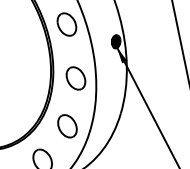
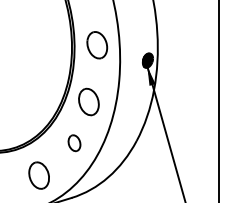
part: (67, 24) -> (97, 45), moved
part: (75, 78) -> (88, 101), moved
part: (67, 126) -> (74, 143), size x0.6

